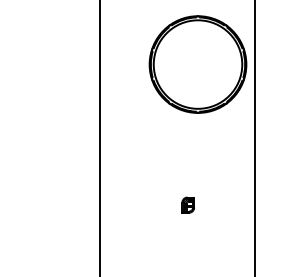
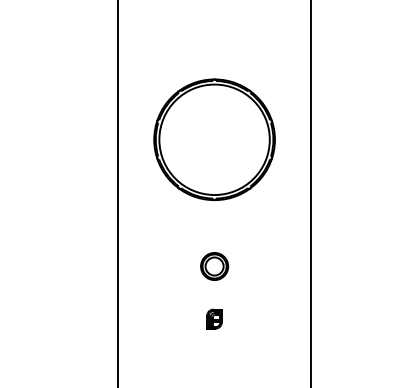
part: (197, 64) -> (214, 139), moved
part: (177, 166) -> (214, 266), added
part: (188, 204) -> (214, 318), moved

